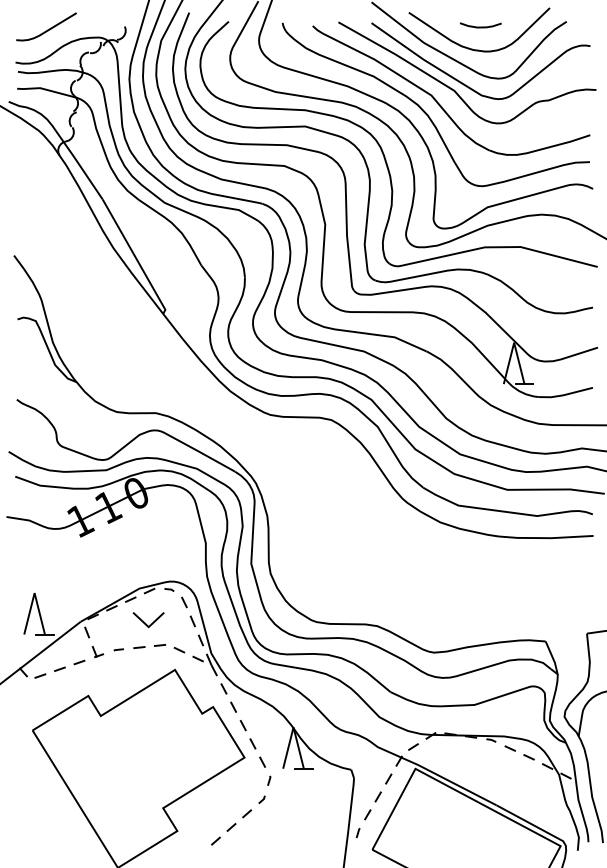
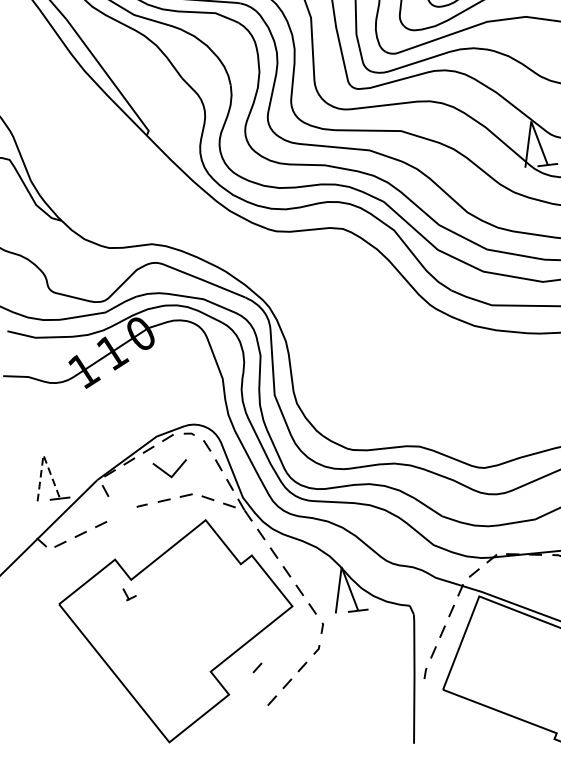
line: (34, 593) -> (43, 455), solid -> dashed
part: (97, 652) -> (129, 594), moved
line: (206, 809) -> (257, 667), added

